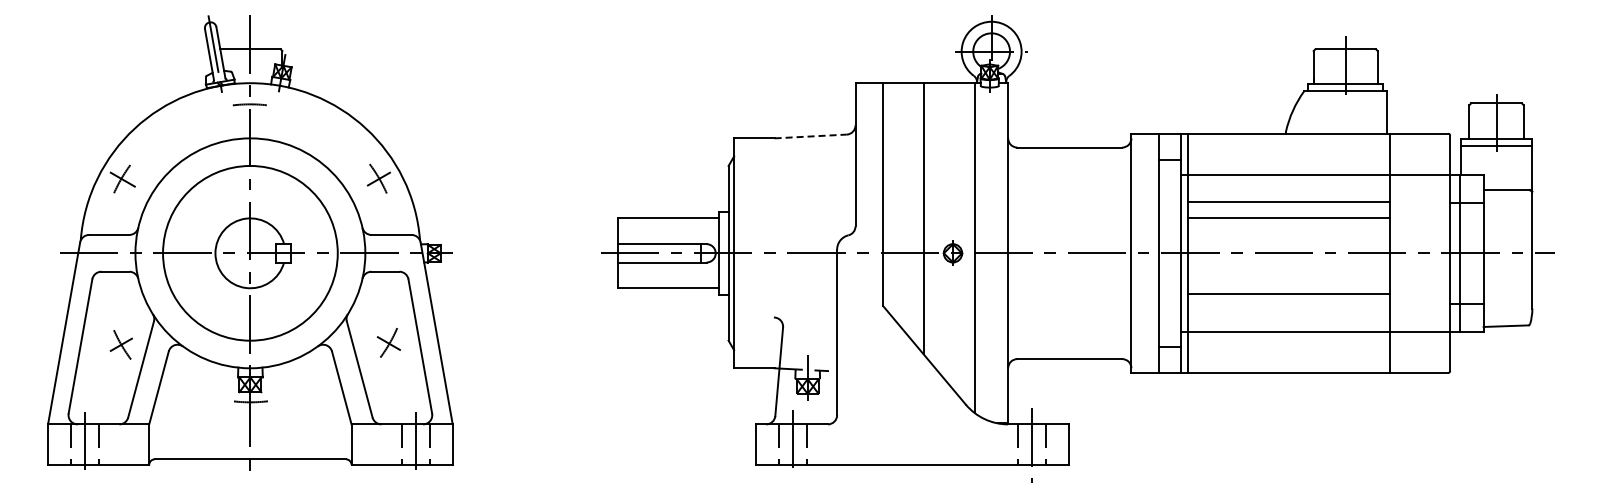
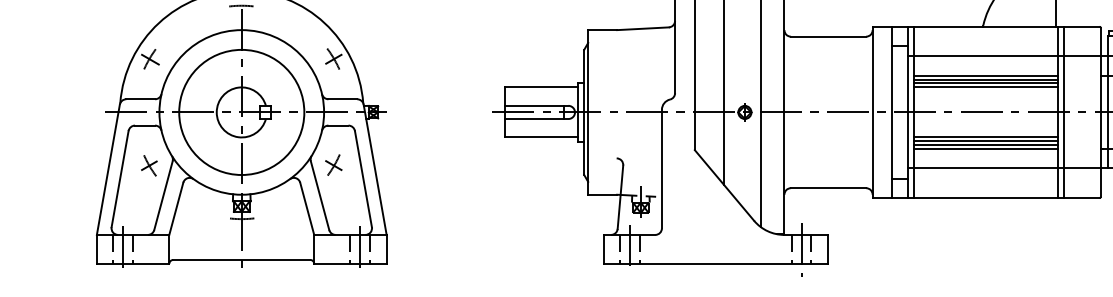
line: (811, 136) -> (643, 28), dashed -> solid
line: (1289, 207) -> (985, 79), added
line: (1289, 212) -> (985, 83), added
line: (1398, 252) -> (1063, 111), added
line: (1289, 288) -> (985, 137), added
line: (1289, 299) -> (985, 145), added
line: (1289, 304) -> (985, 149), added
part: (388, 342) -> (333, 164), moved
part: (120, 344) -> (148, 165), moved

